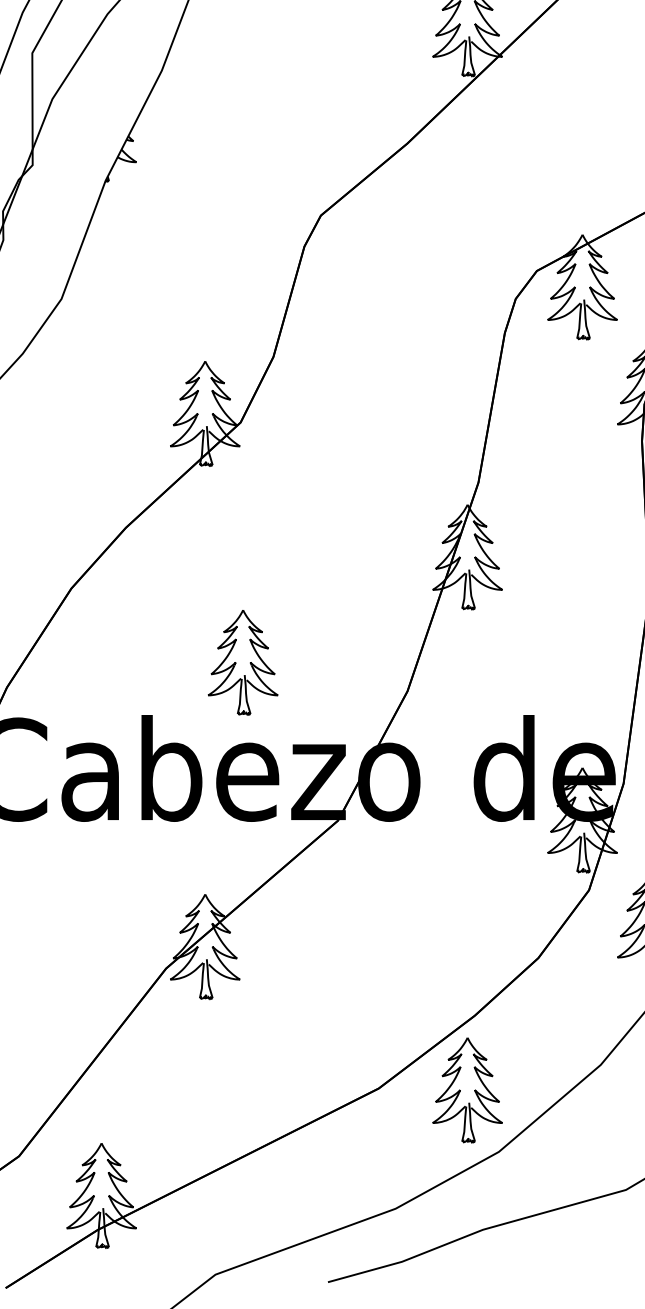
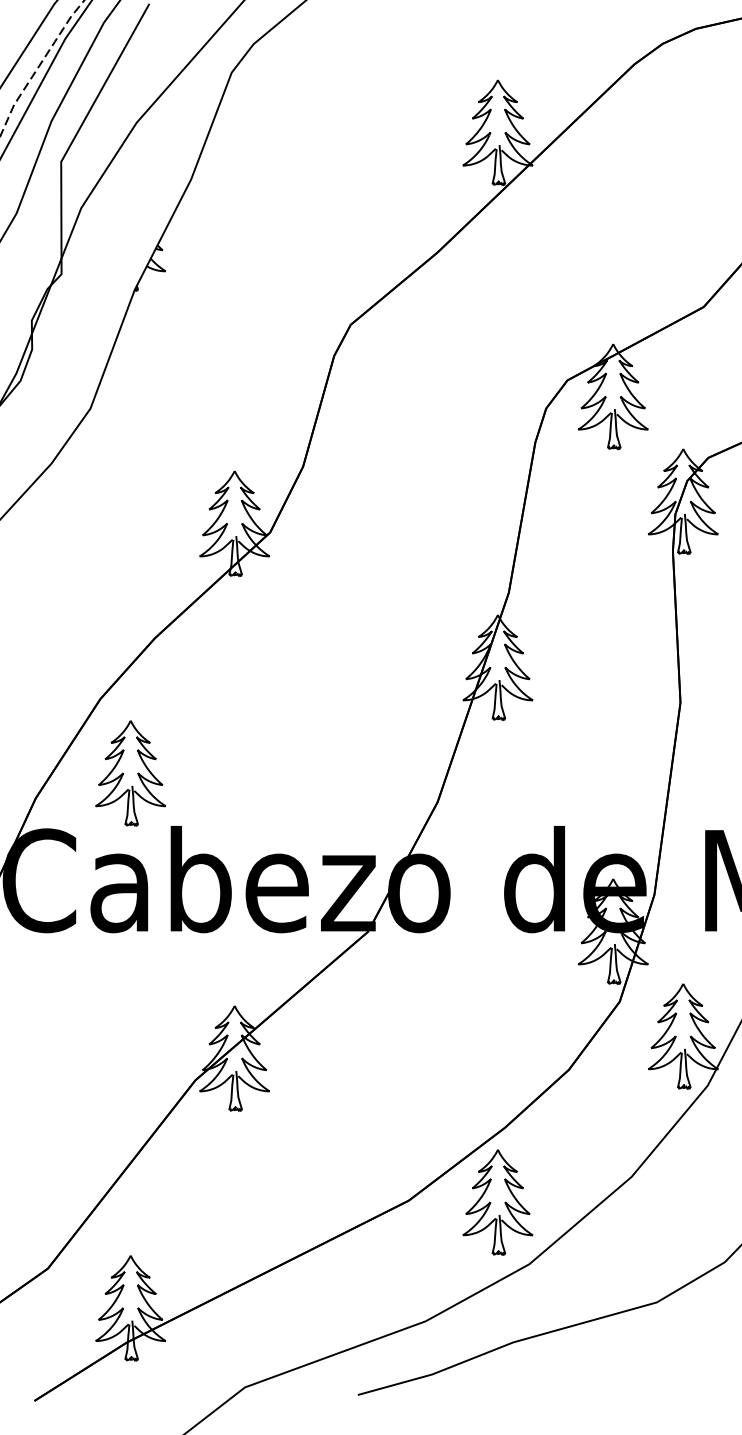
part: (242, 662) -> (130, 773), moved

